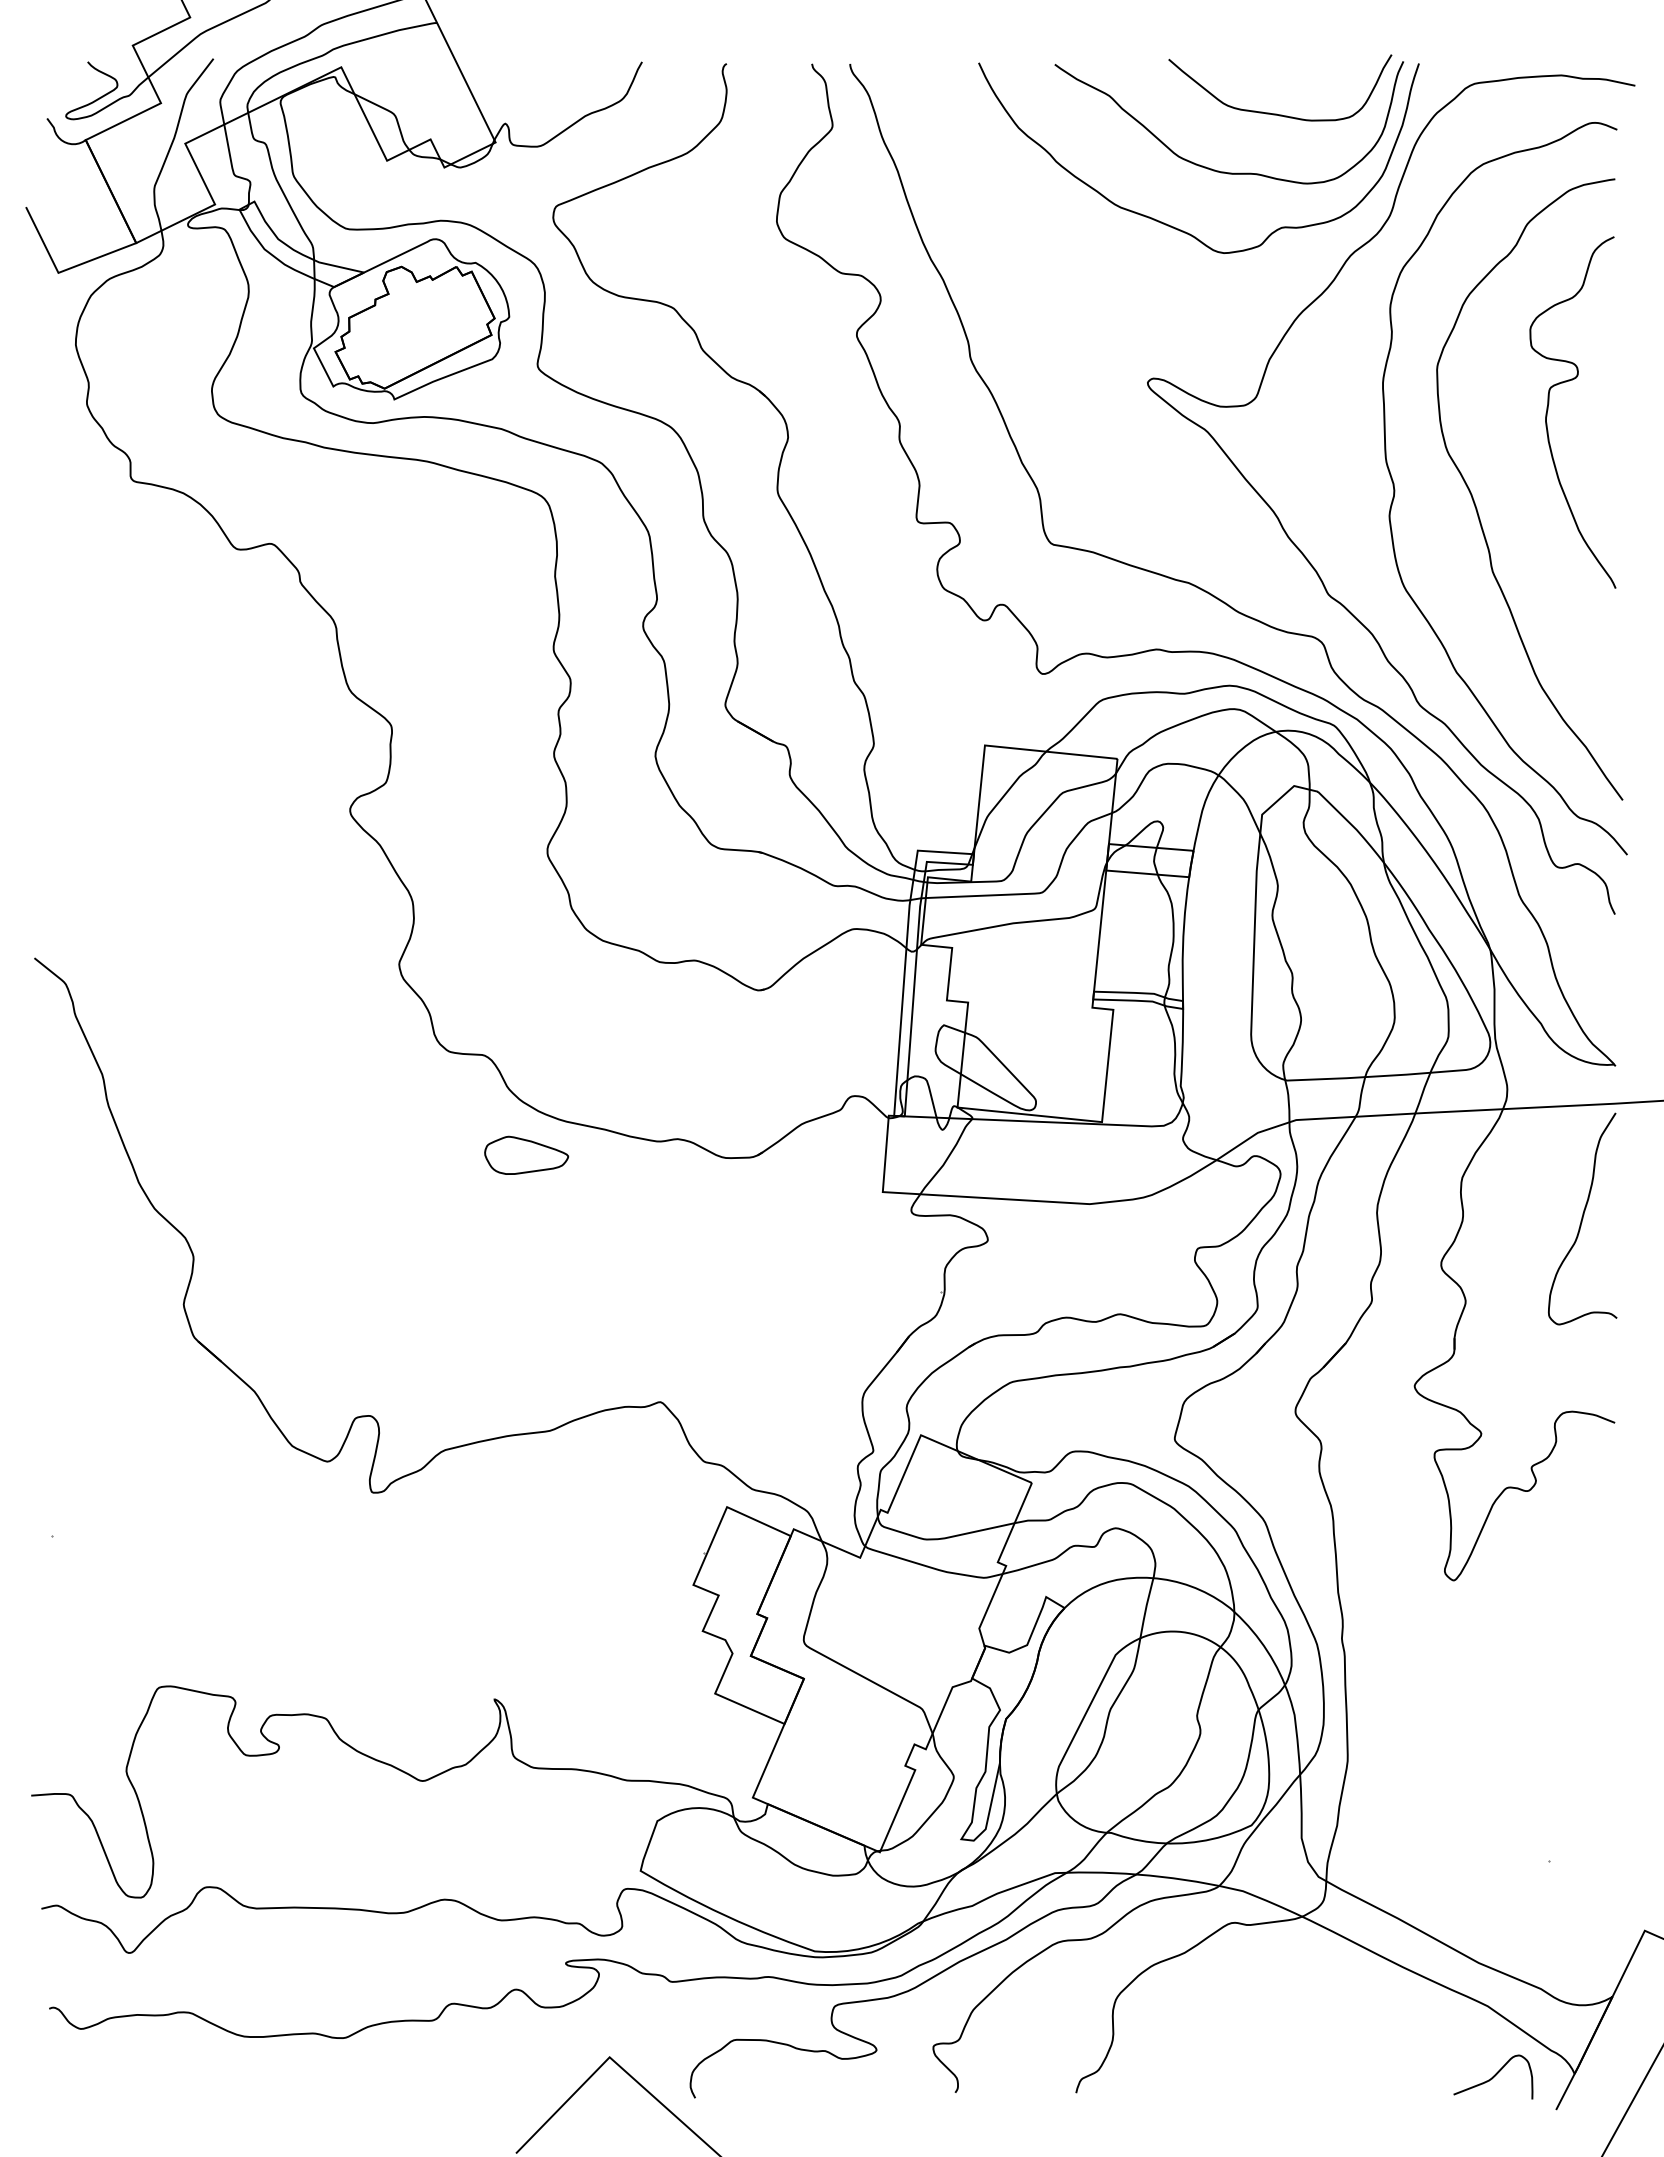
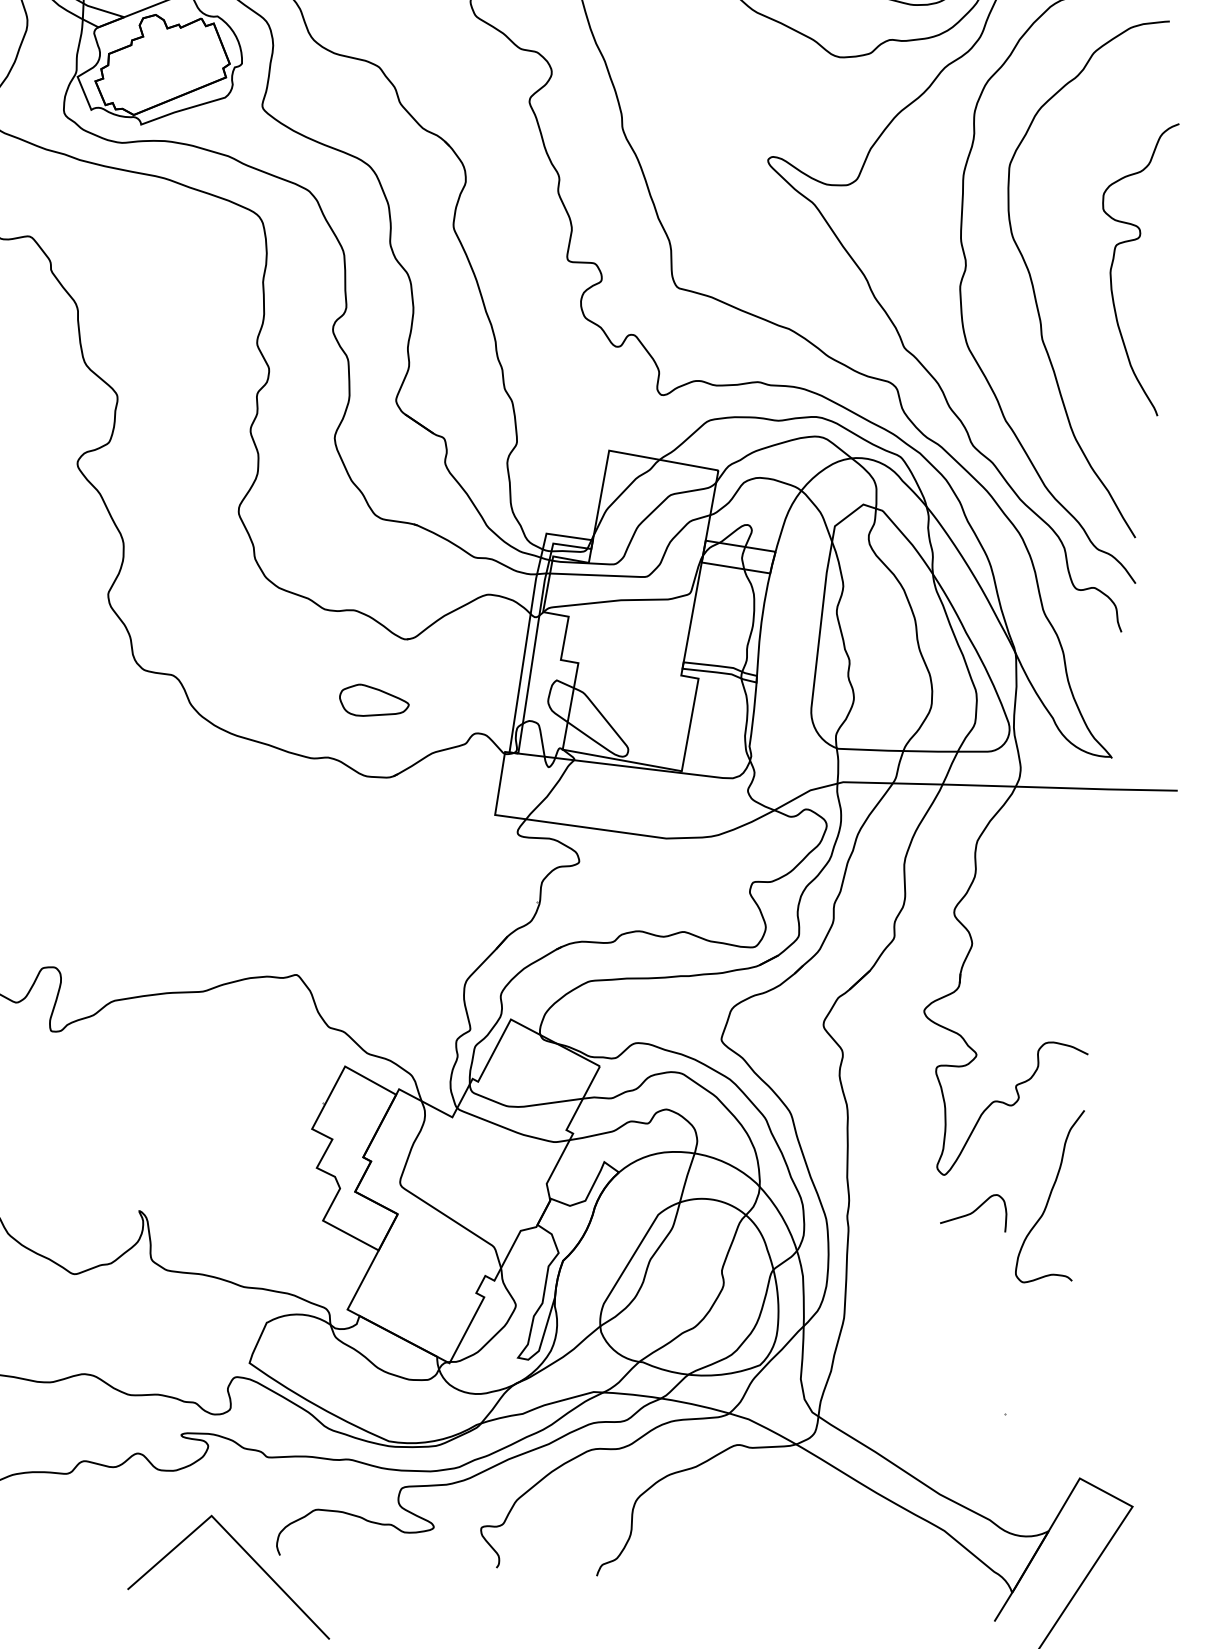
curve: (1548, 410) -> (1113, 263), moved
part: (526, 1154) -> (374, 700), moved
curve: (1582, 1218) -> (1049, 1195), moved
curve: (1493, 2076) -> (974, 1210), moved

